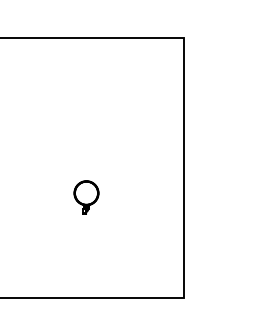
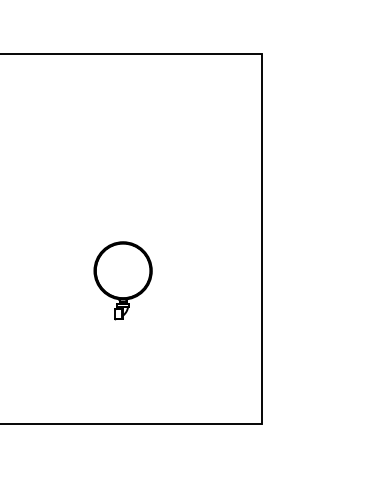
part: (86, 197) -> (122, 280), size x1.67

